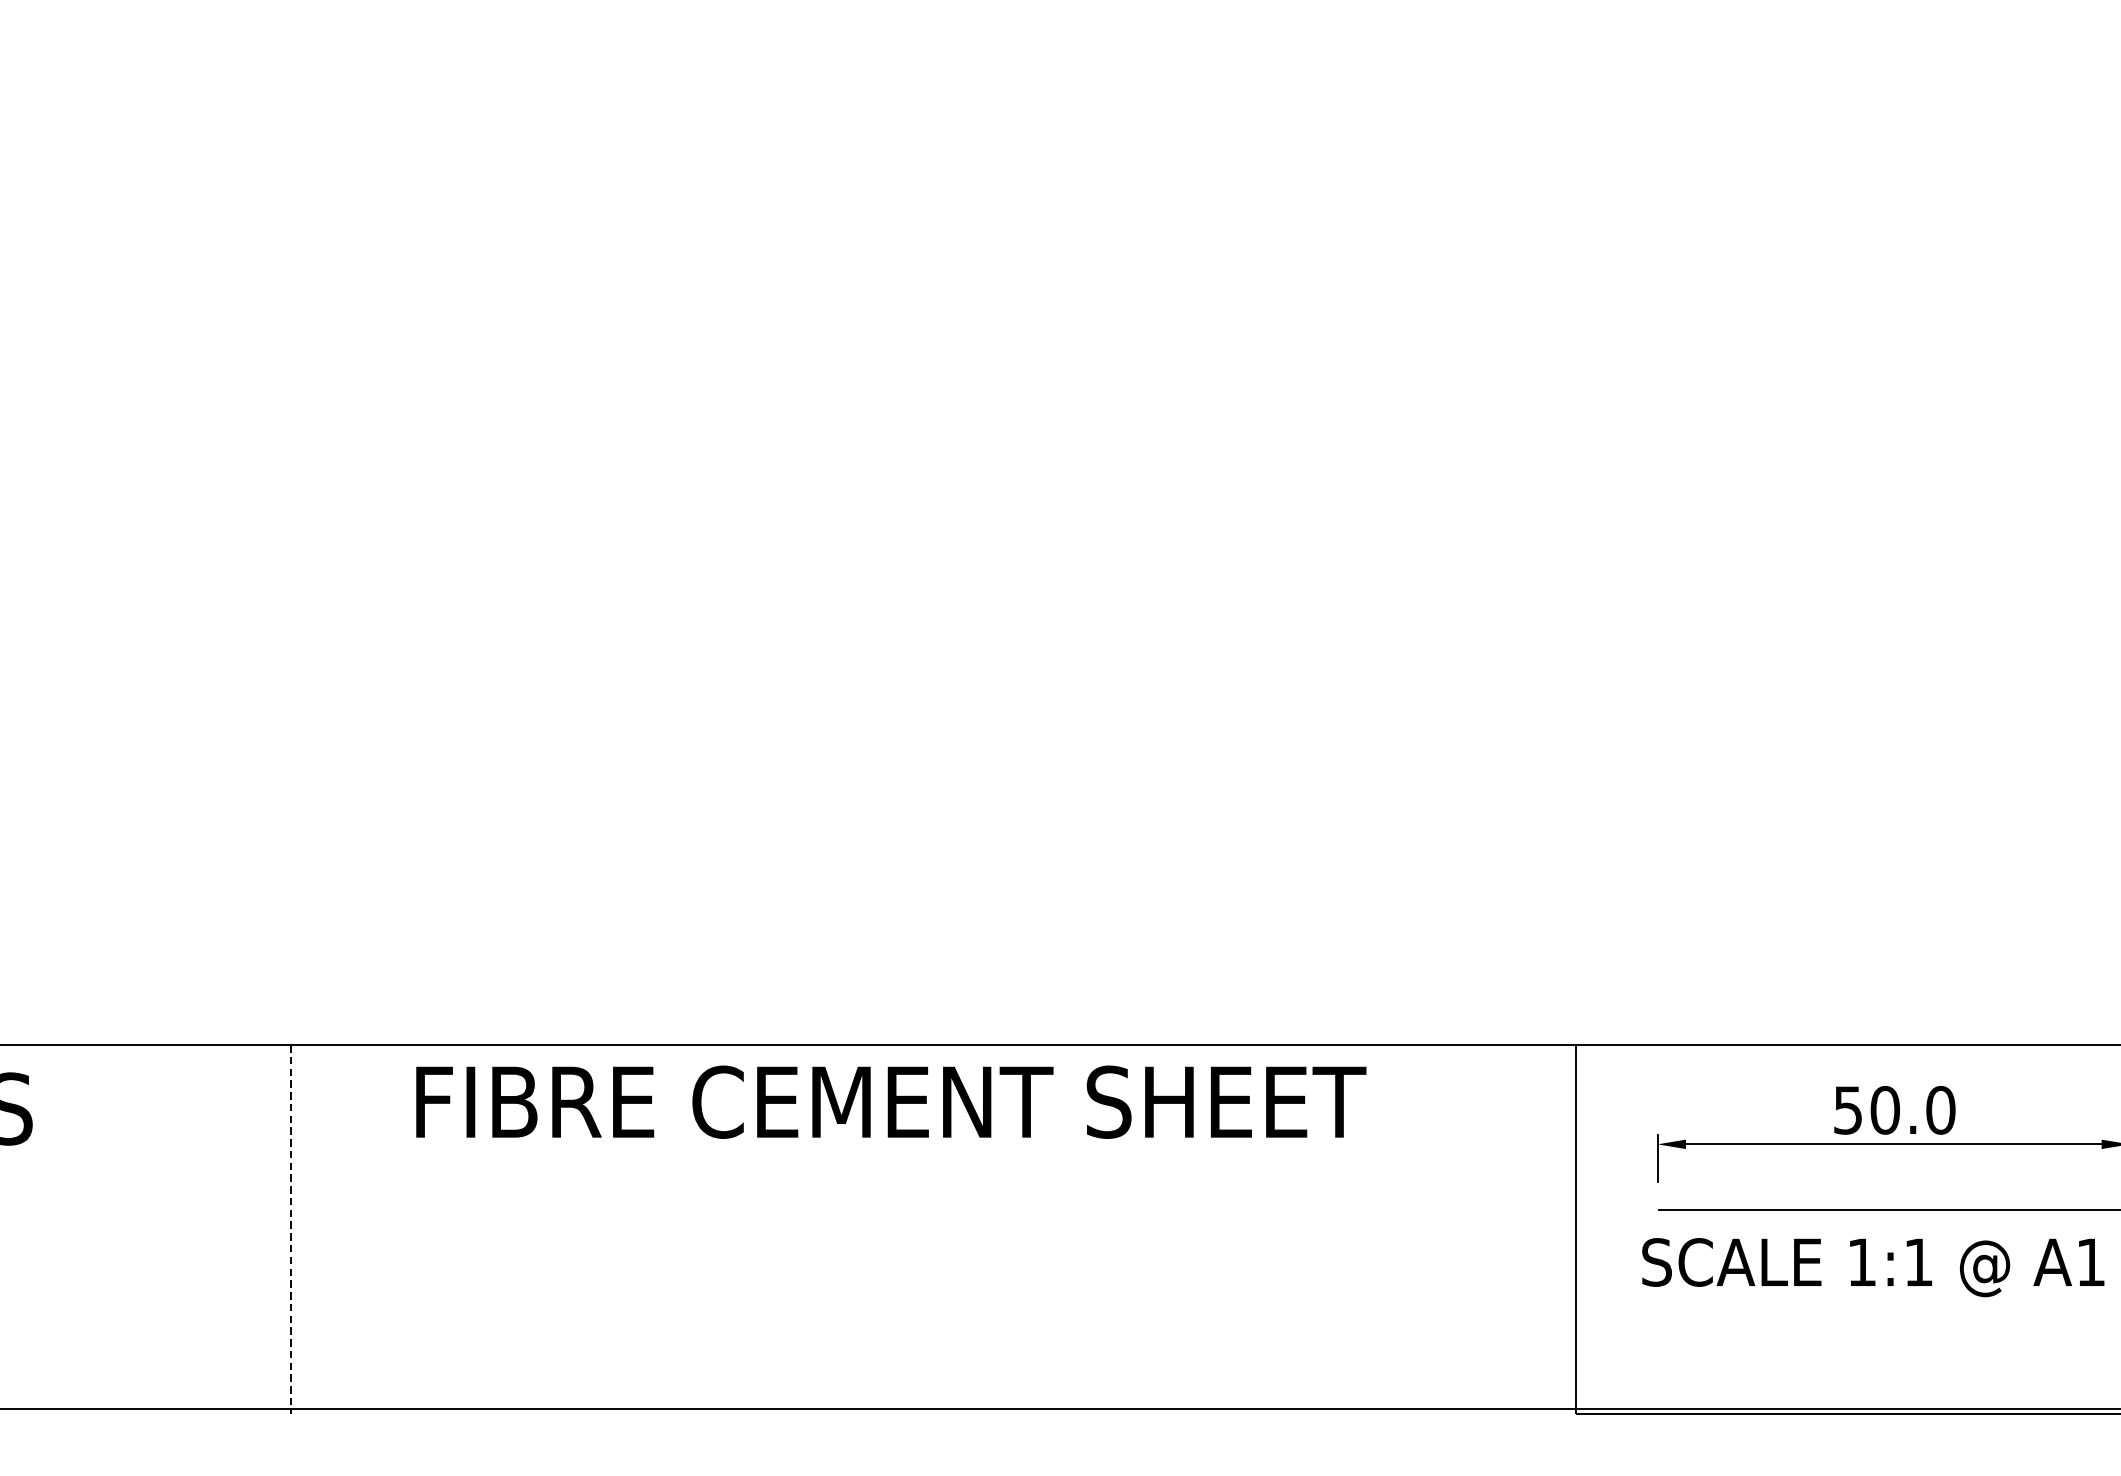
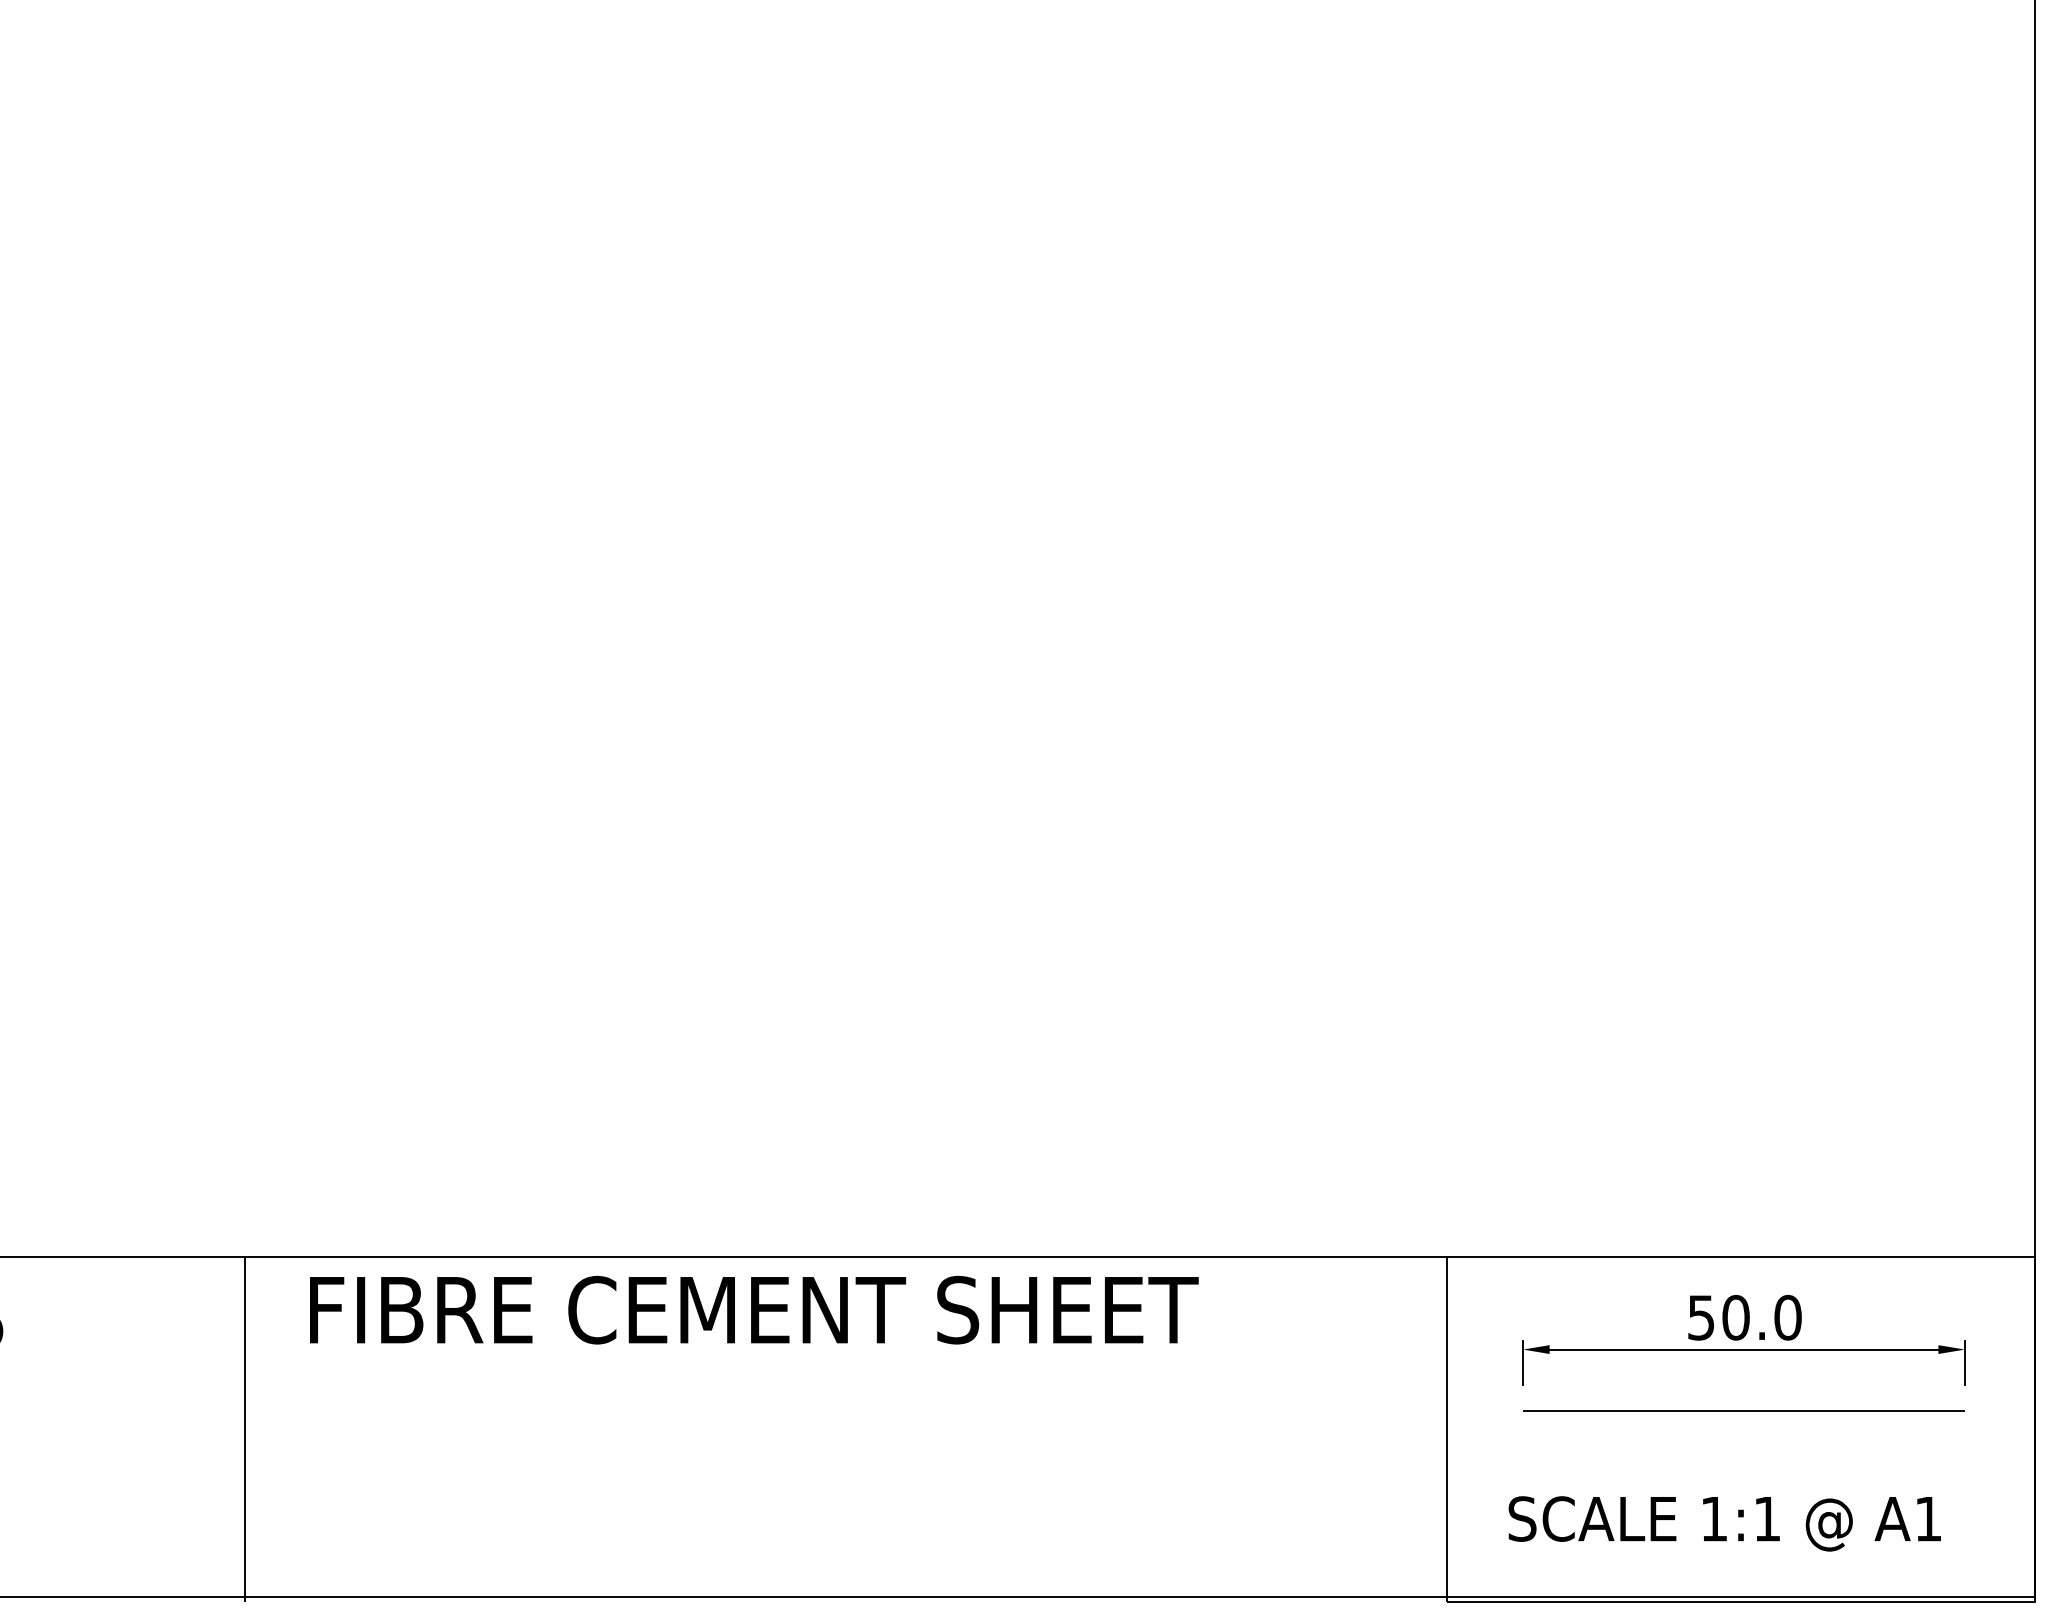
text: (891, 1101) -> (754, 1309), moved
line: (291, 1229) -> (245, 1429), dashed -> solid
text: (1872, 1267) -> (1724, 1523), moved

